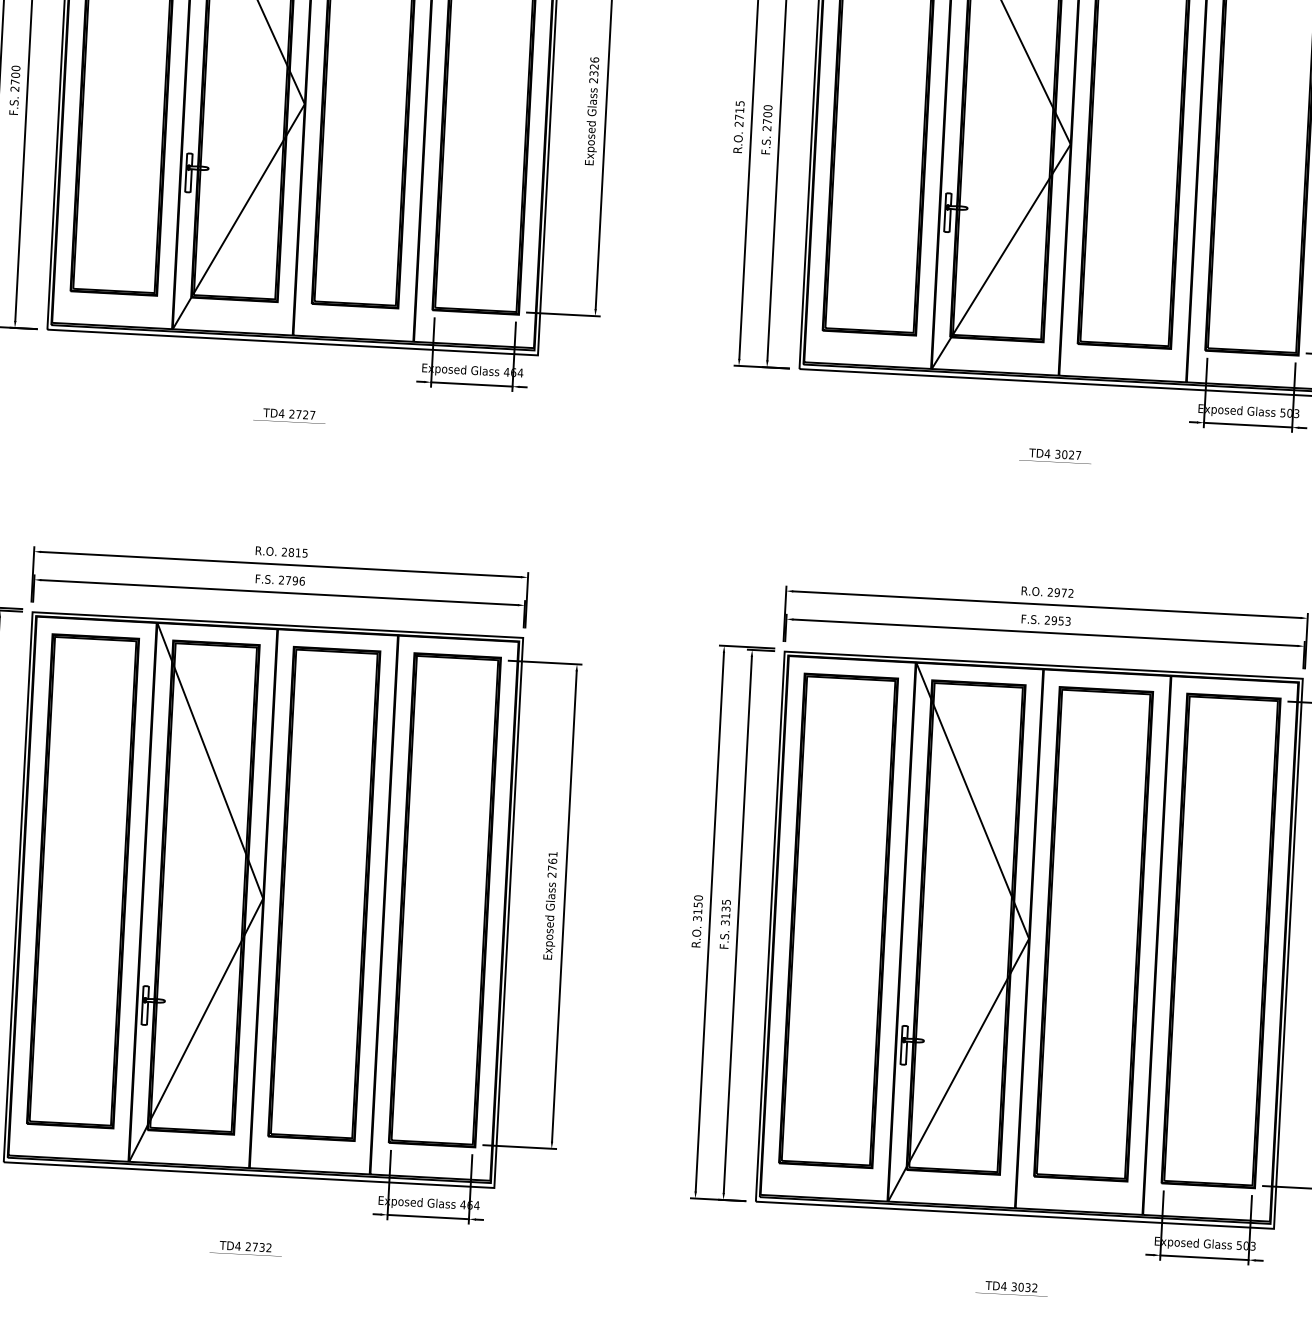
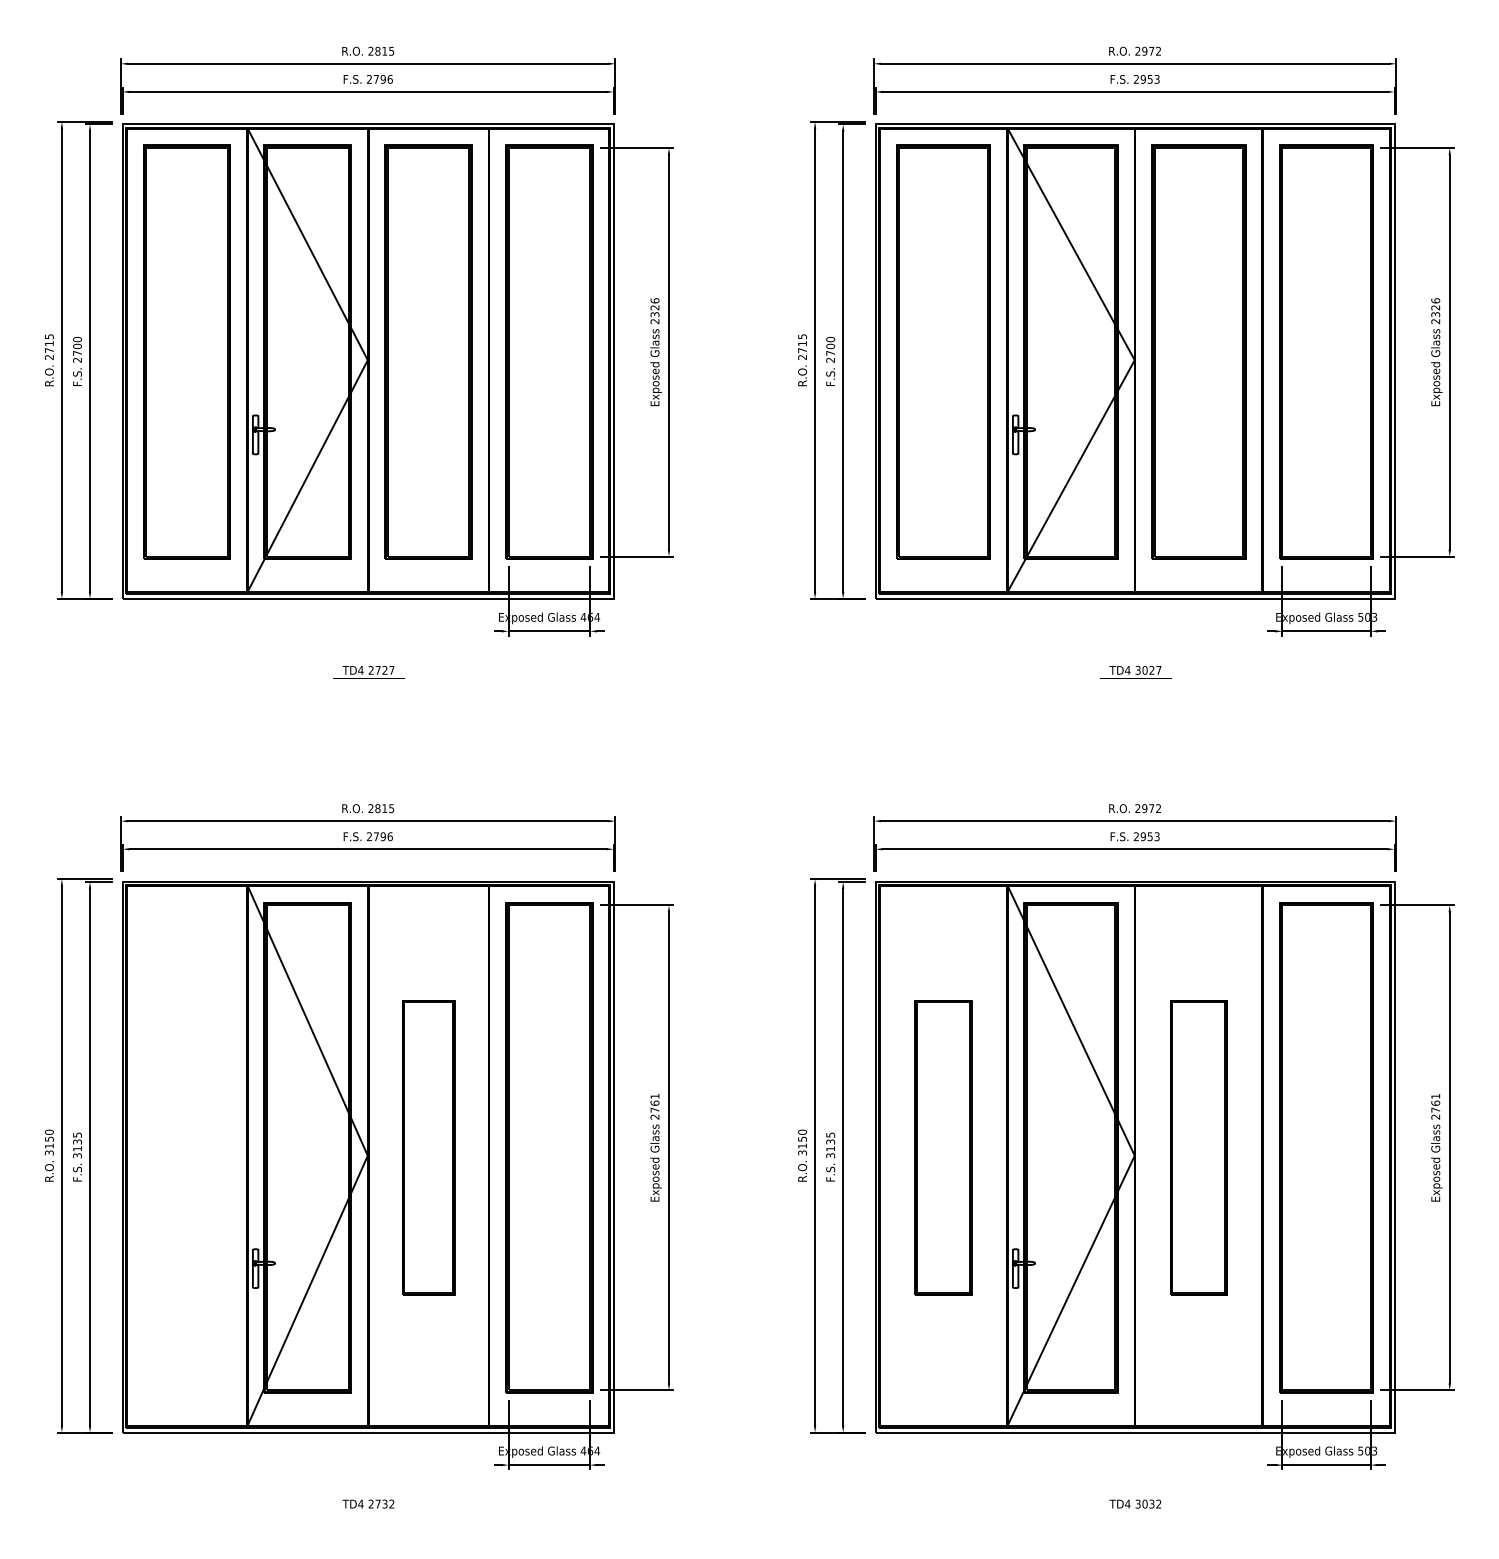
part: (82, 880) -> (186, 1147), removed
part: (324, 893) -> (428, 1147), size x0.6
part: (838, 920) -> (943, 1147), size x0.6
part: (1093, 933) -> (1198, 1147), size x0.6

